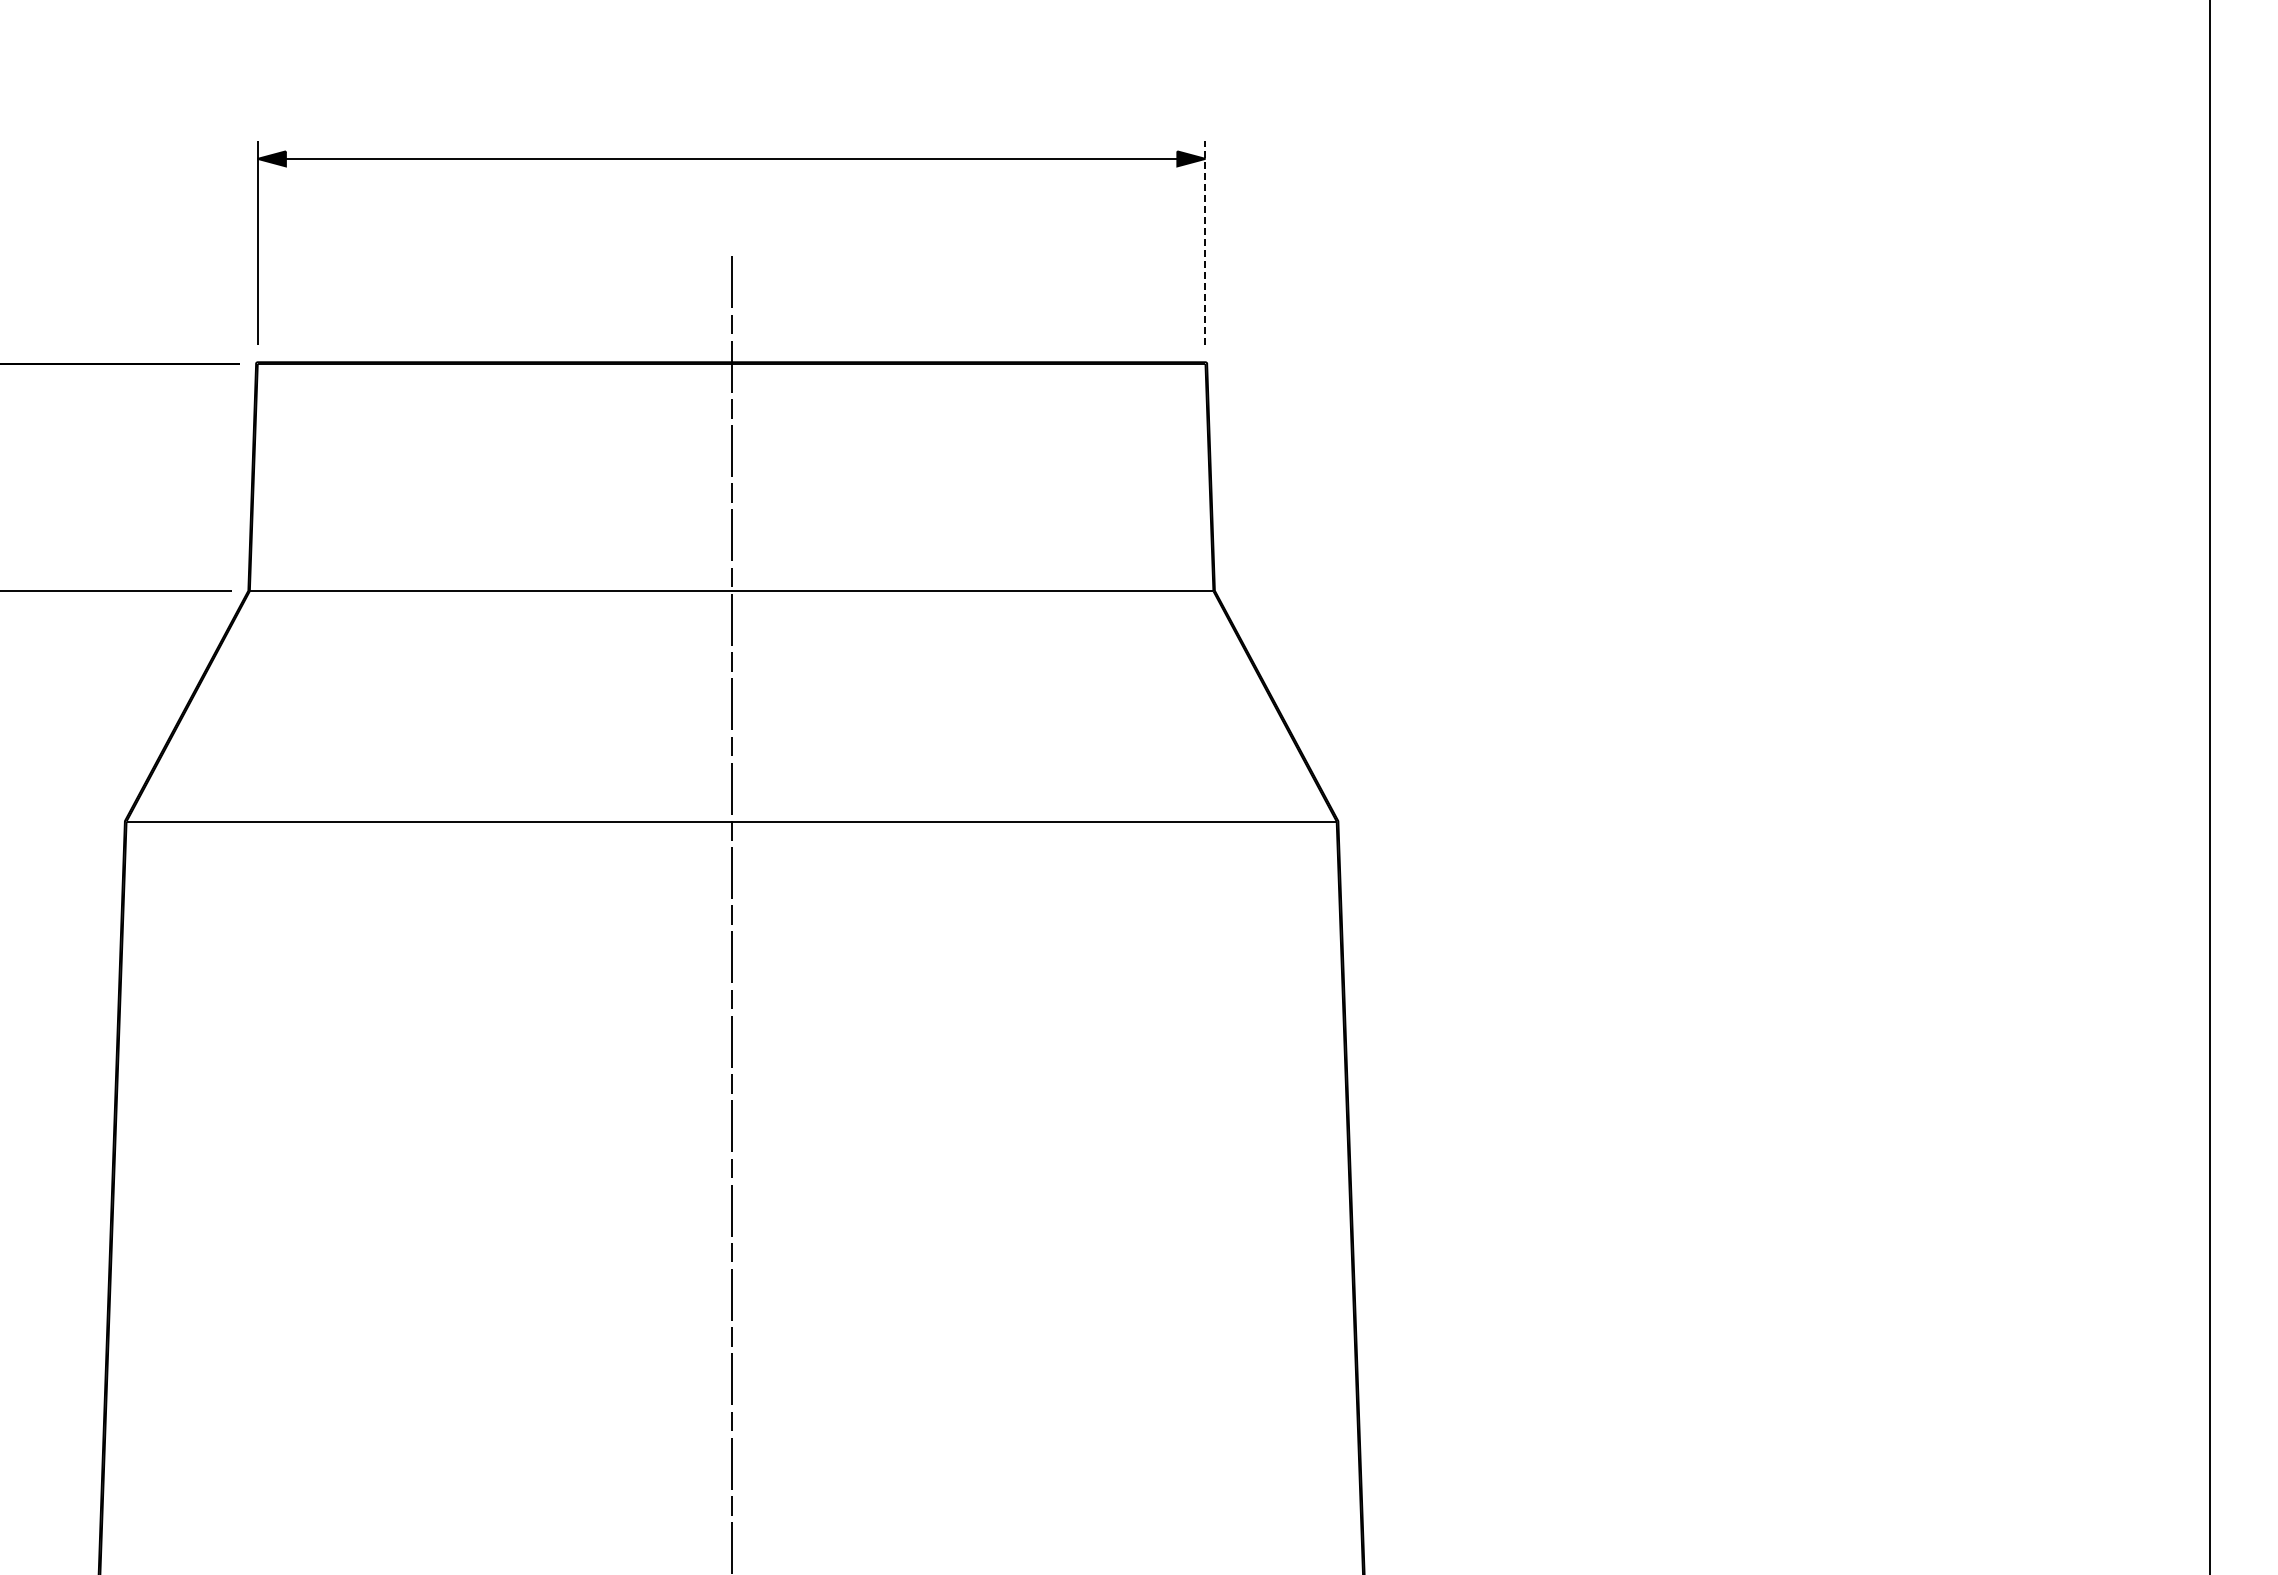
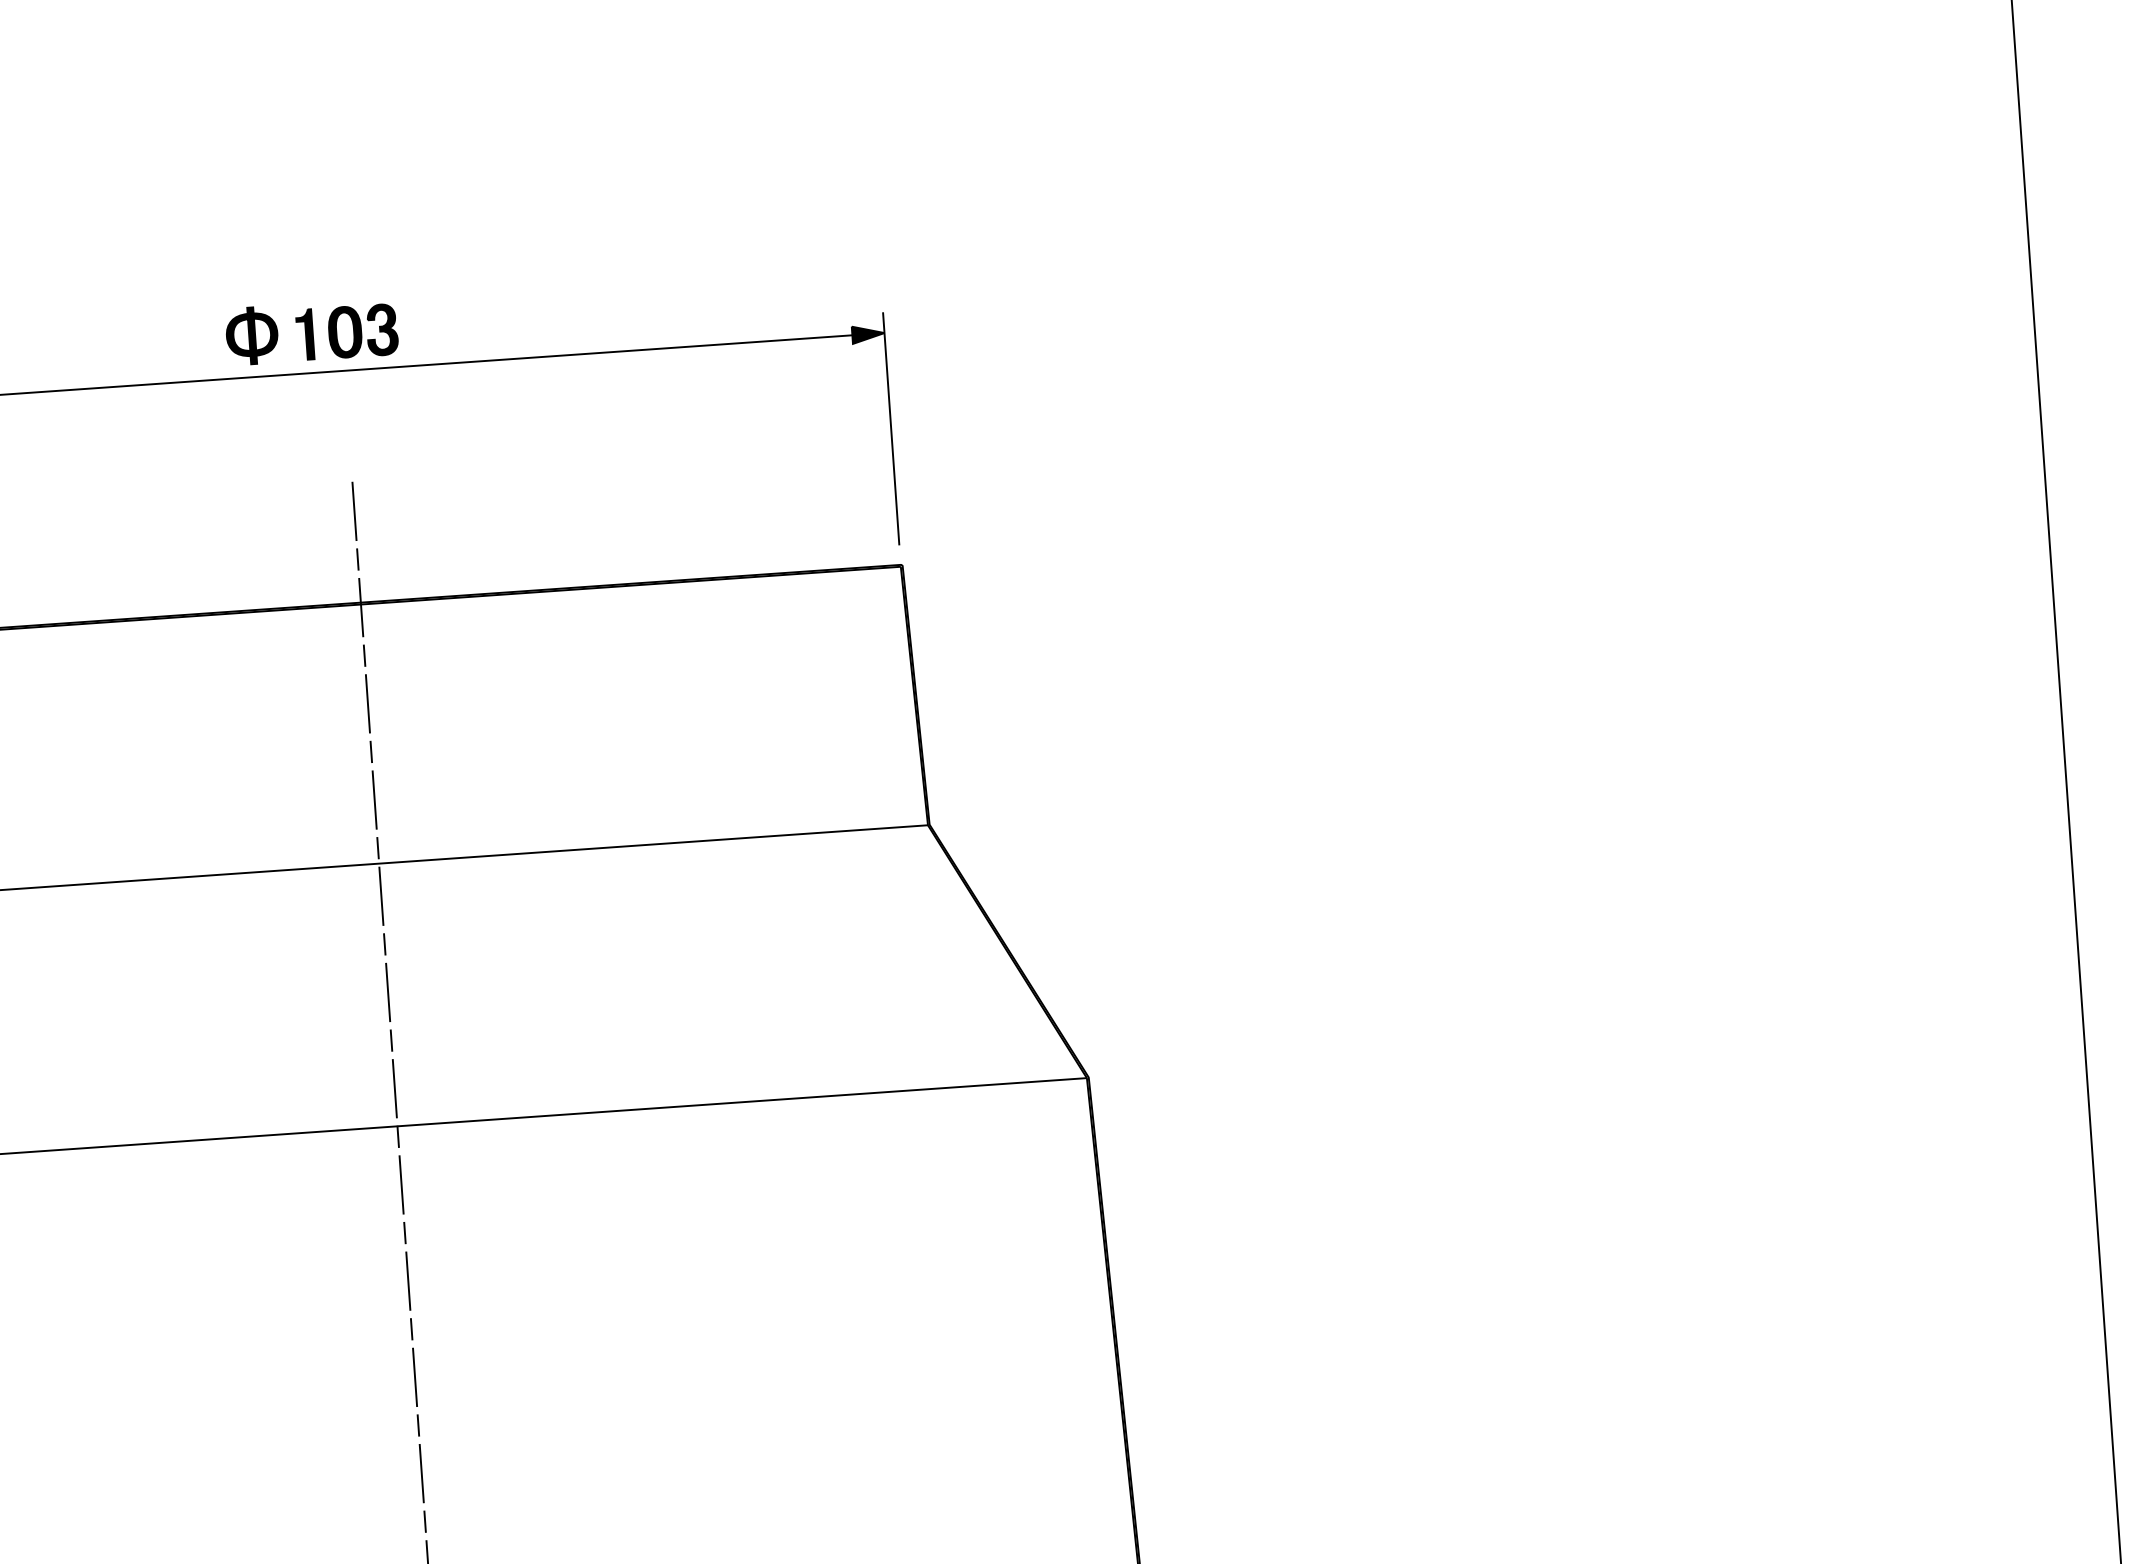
part: (705, 122) -> (311, 331), added
line: (1205, 242) -> (891, 428), dashed -> solid

